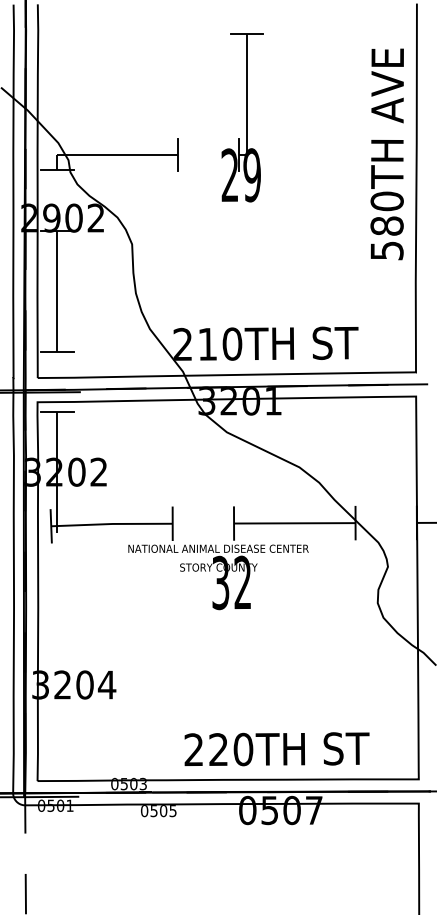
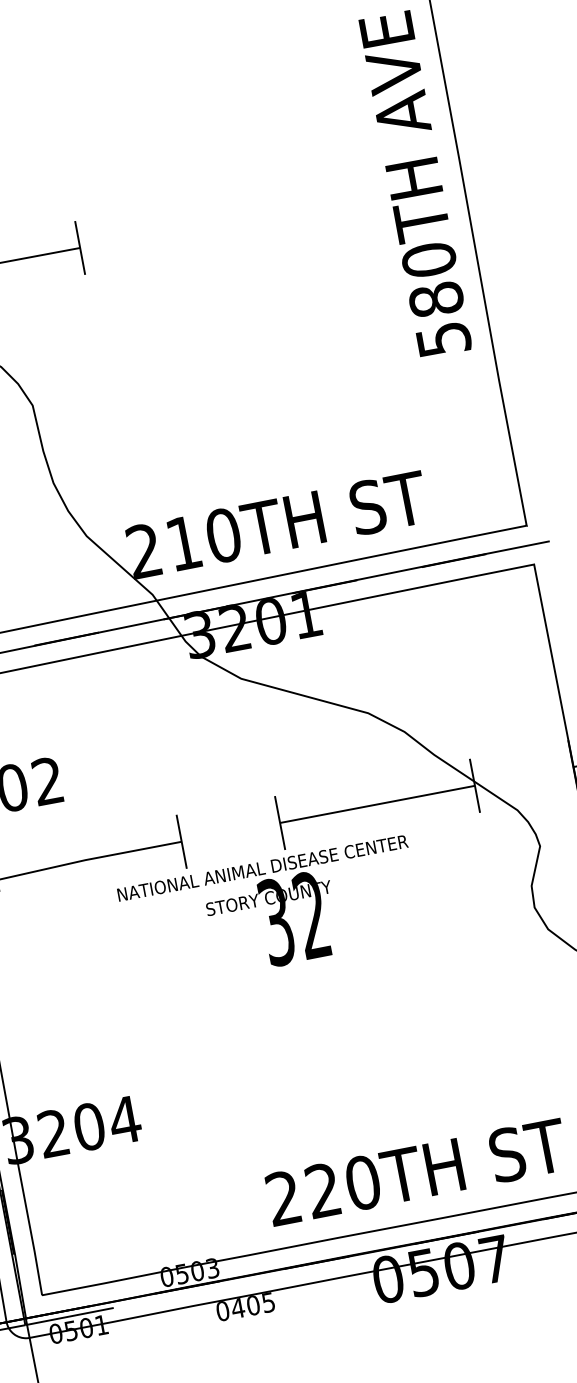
part: (242, 117) -> (171, 168), removed
text: (153, 811) -> (237, 1309), 0505 -> 0405

